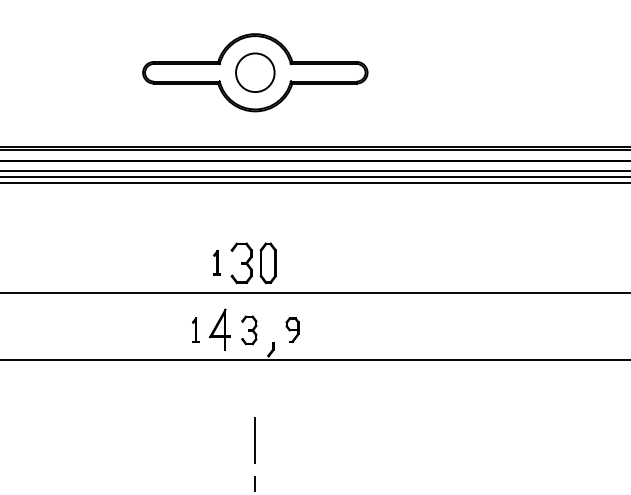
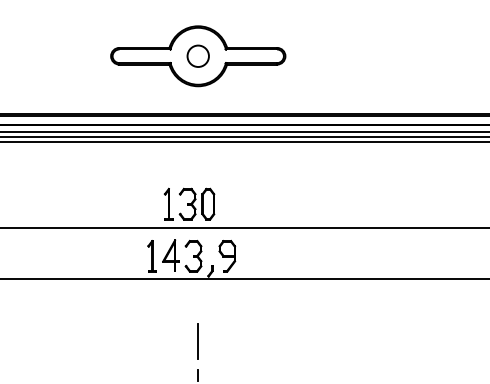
circle: (255, 72) -> (198, 56), size x0.71
part: (216, 262) -> (168, 203), size x1.67
part: (195, 329) -> (151, 255), size x1.67
part: (292, 329) -> (227, 255), size x1.67
part: (249, 330) -> (193, 256), size x1.43

